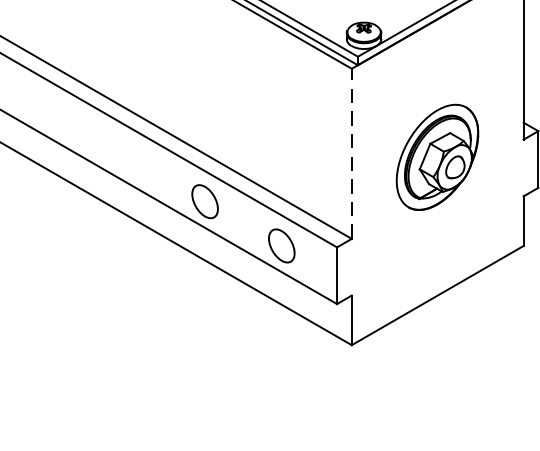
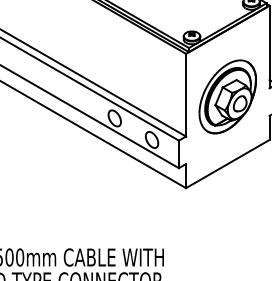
line: (352, 152) -> (186, 94), dashed -> solid
part: (437, 156) -> (227, 96), size x1.43

